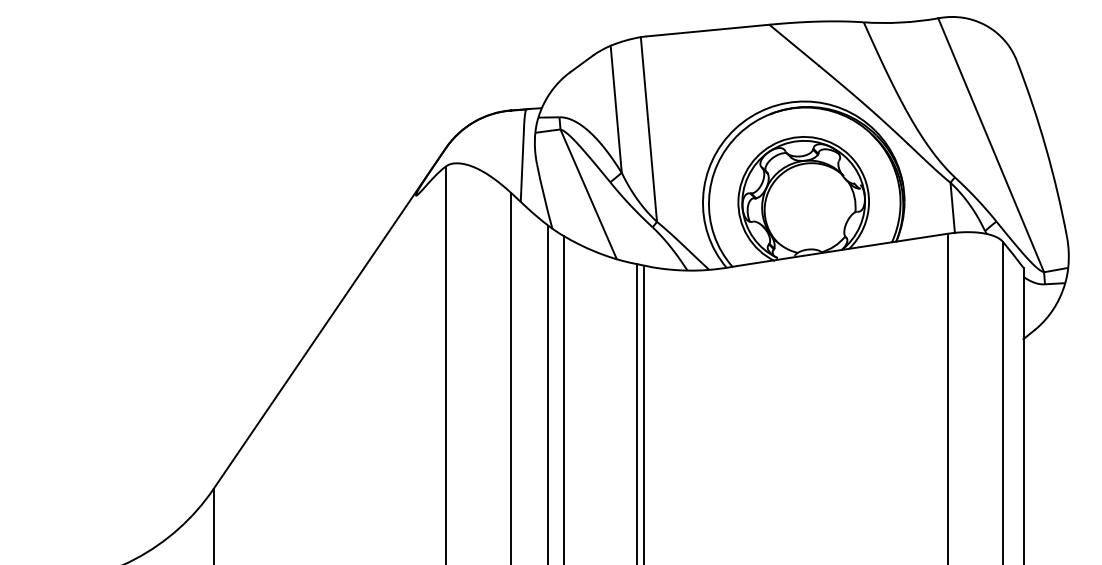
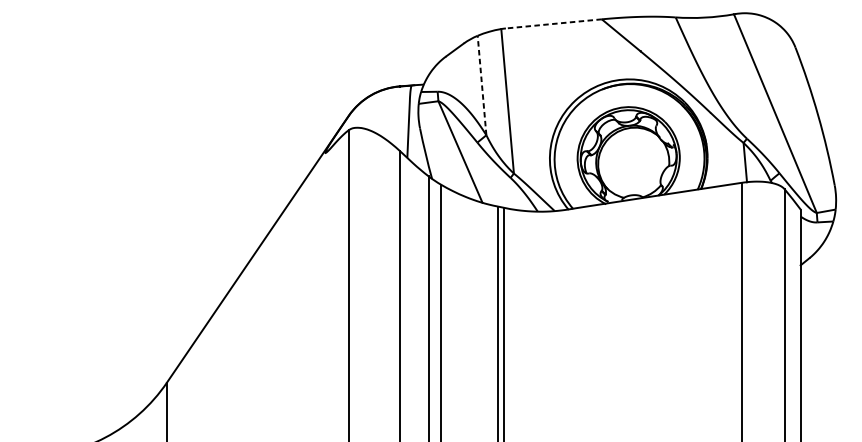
line: (708, 30) -> (554, 23), solid -> dashed
line: (616, 109) -> (482, 85), solid -> dashed

